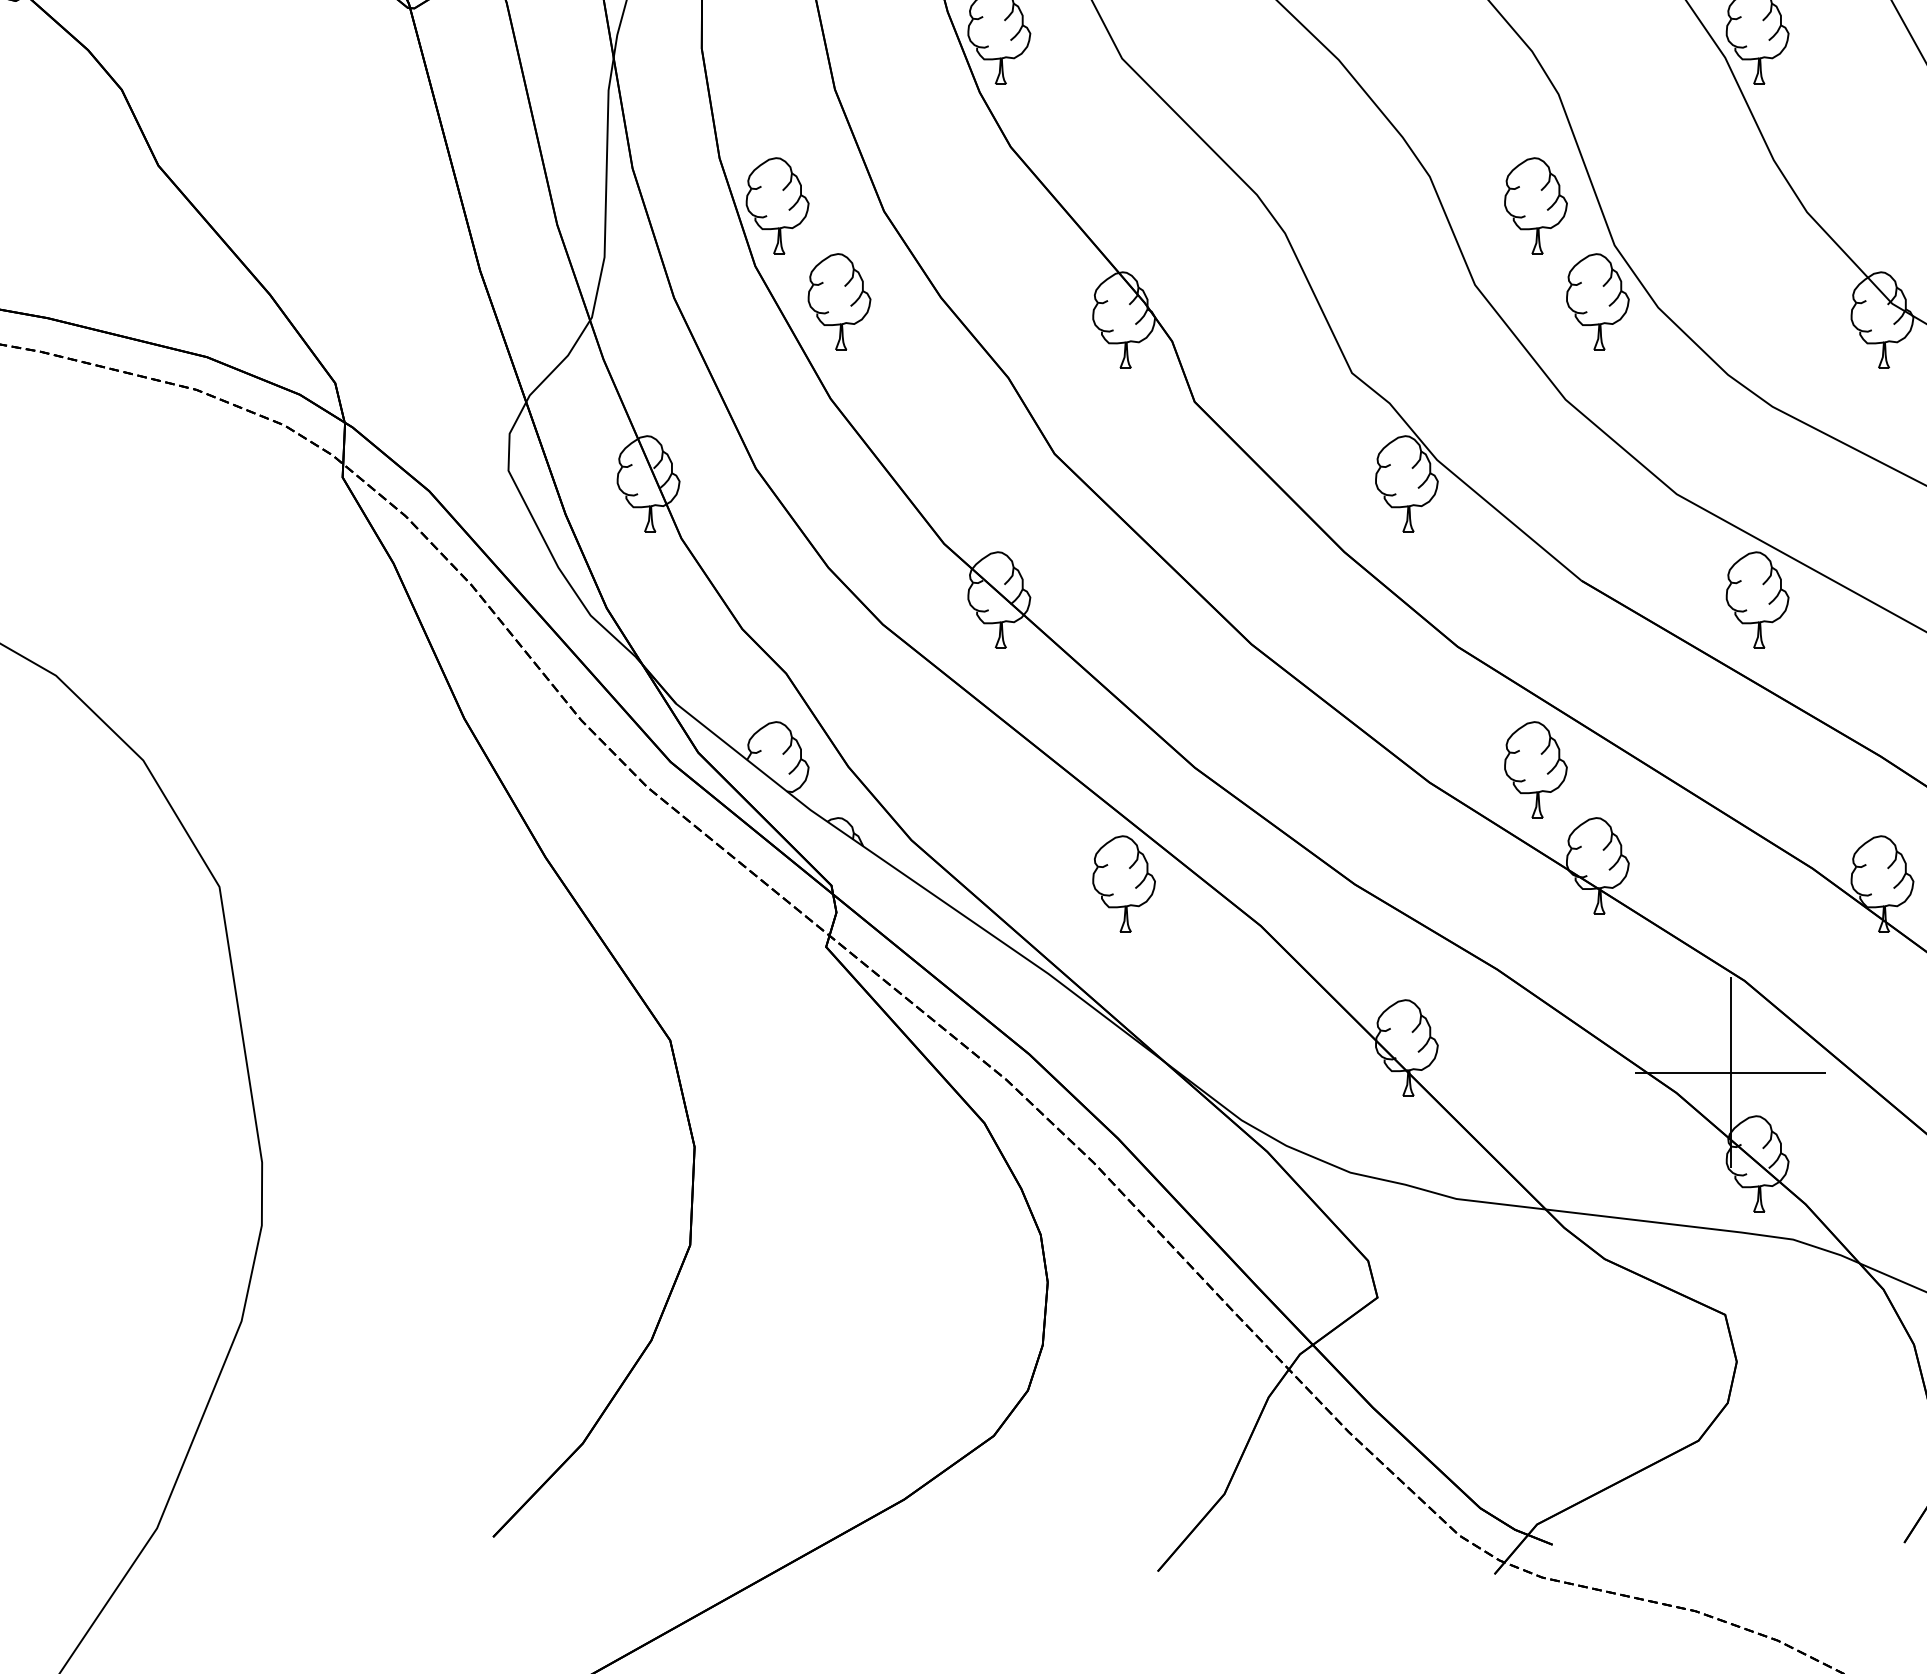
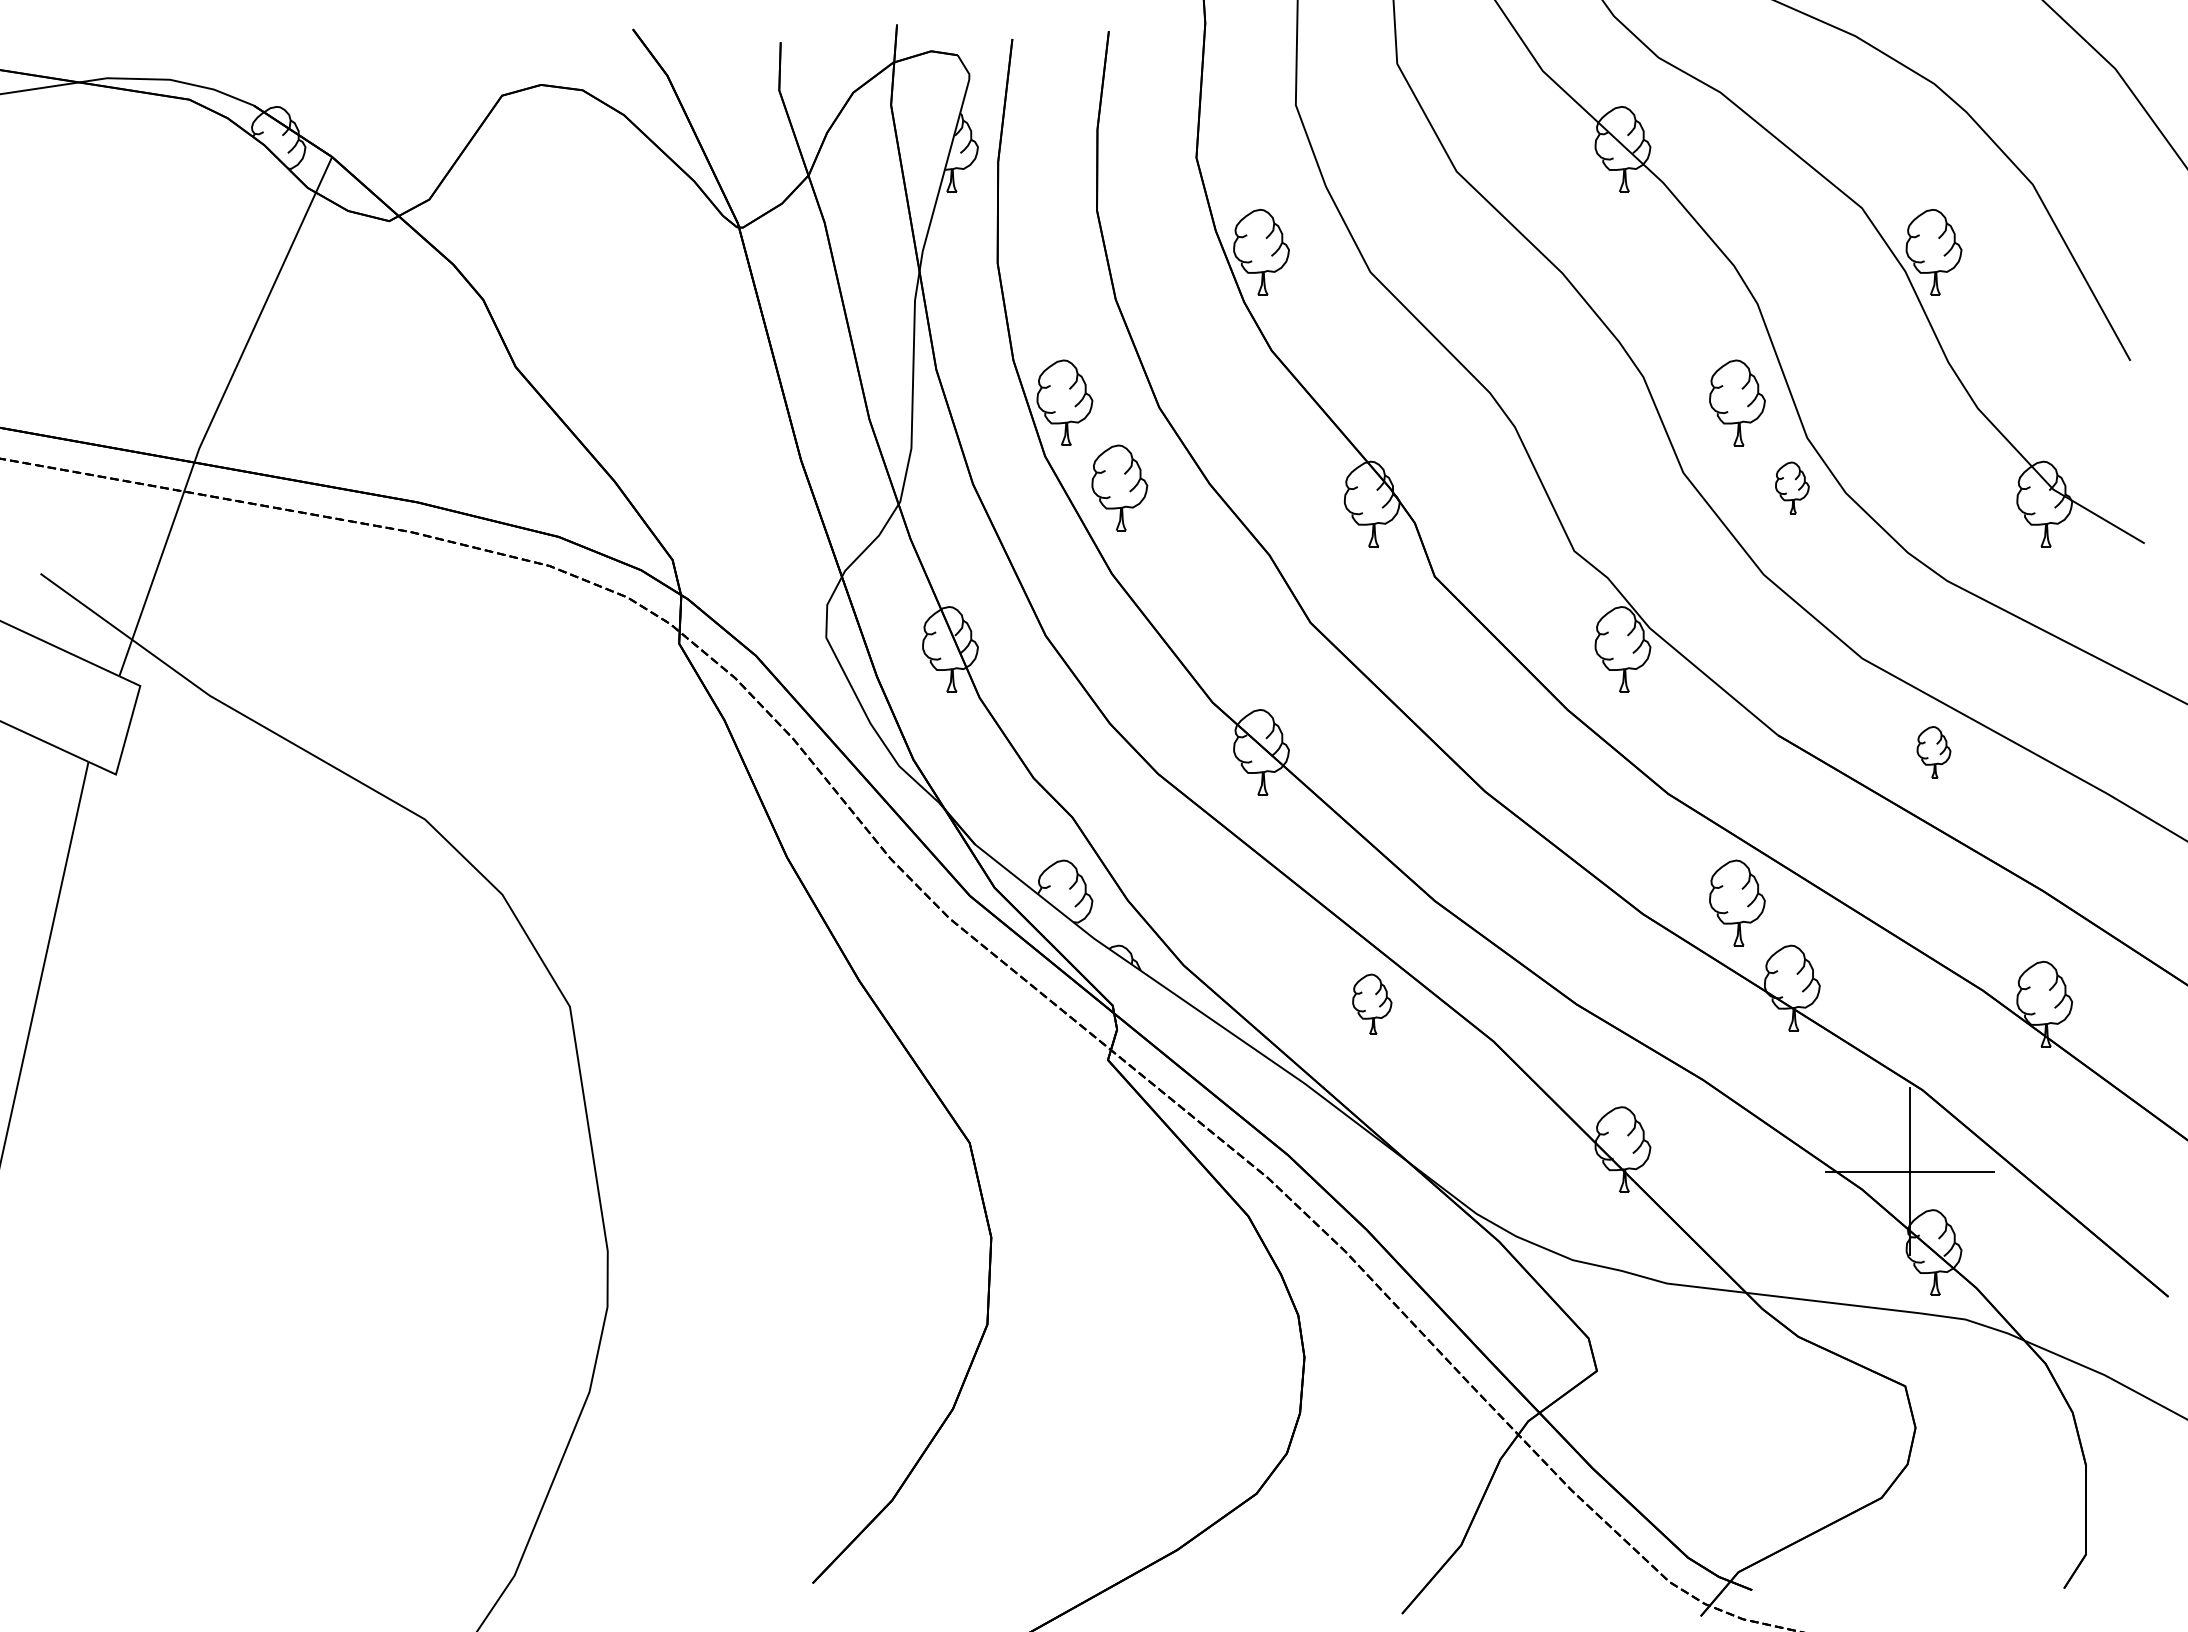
part: (1598, 301) -> (1792, 487), size x0.6
part: (1757, 600) -> (1933, 752), size x0.6
part: (1124, 884) -> (1372, 1004), size x0.7

